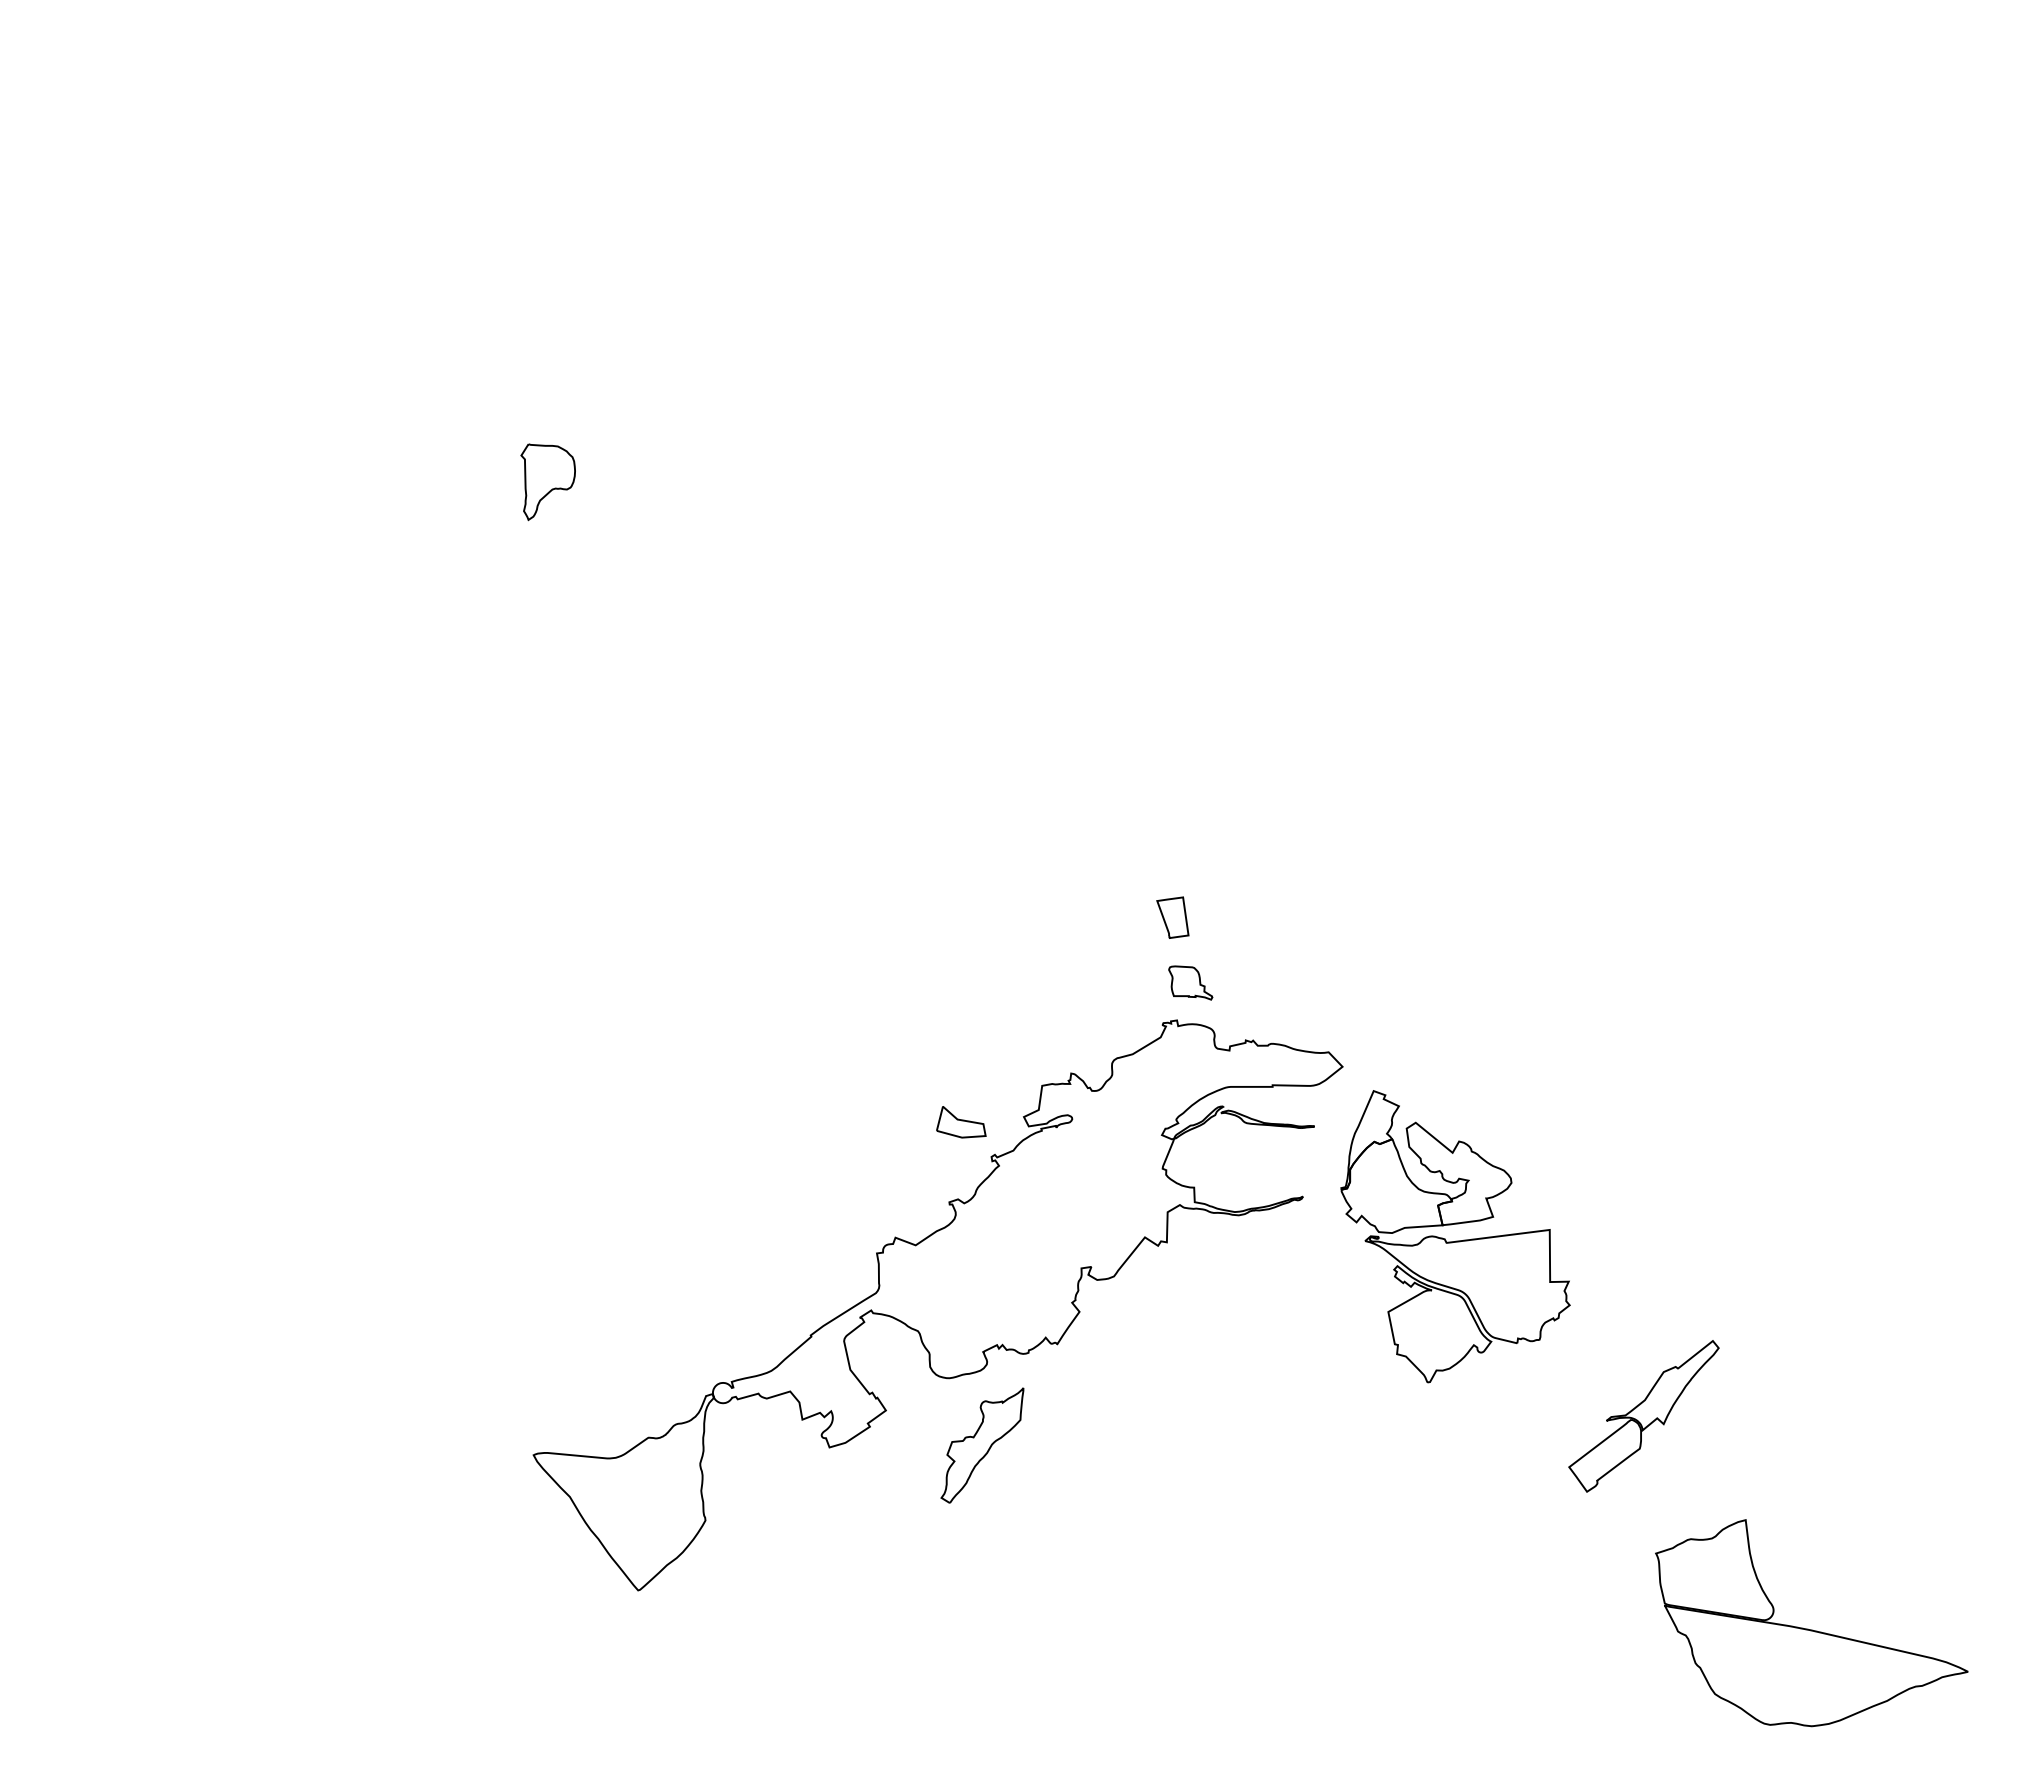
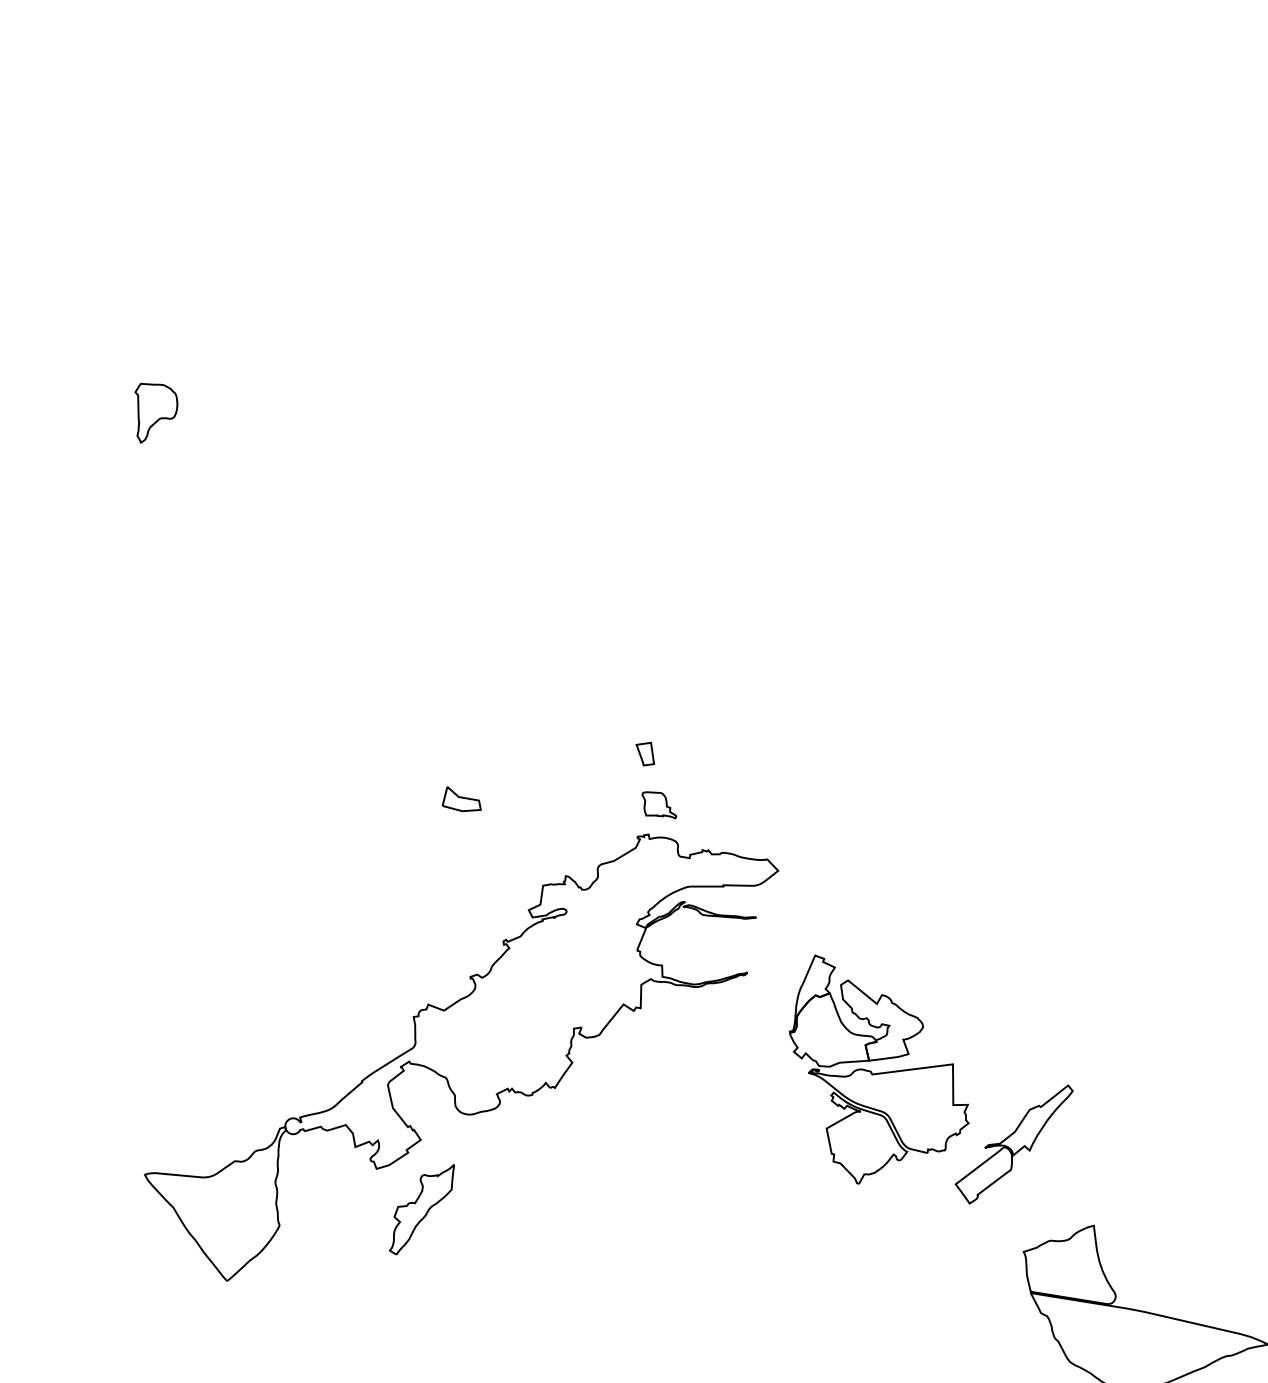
part: (1172, 917) -> (645, 753), size x0.71
part: (961, 1122) -> (461, 799), moved
part: (1455, 1236) -> (879, 1069), moved
part: (982, 1445) -> (421, 1209), moved

